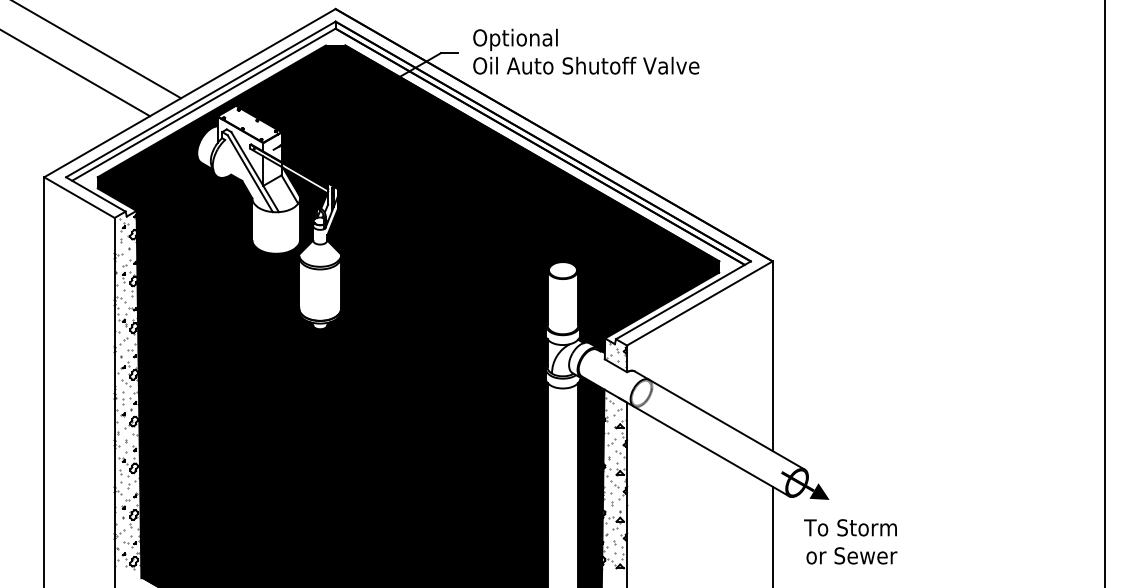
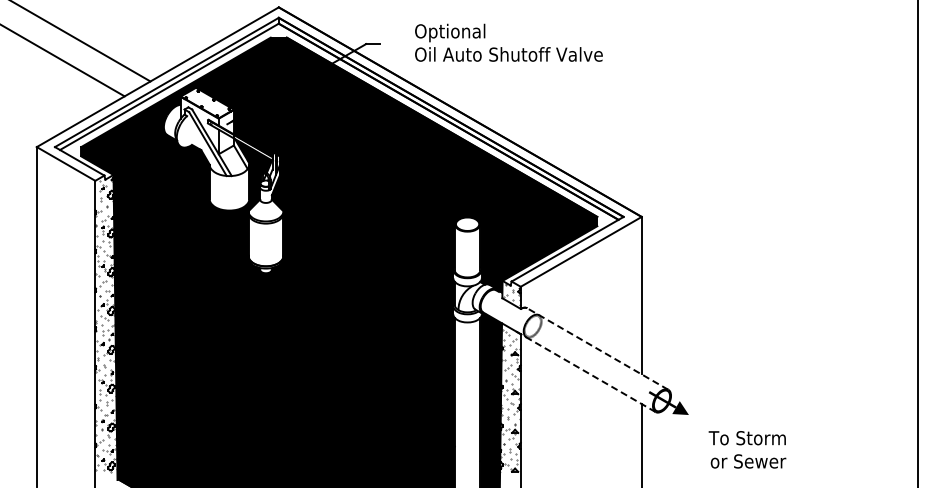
text: (585, 51) -> (508, 42), moved
line: (719, 419) -> (597, 348), solid -> dashed
line: (703, 447) -> (584, 371), solid -> dashed
text: (850, 541) -> (747, 449), moved

